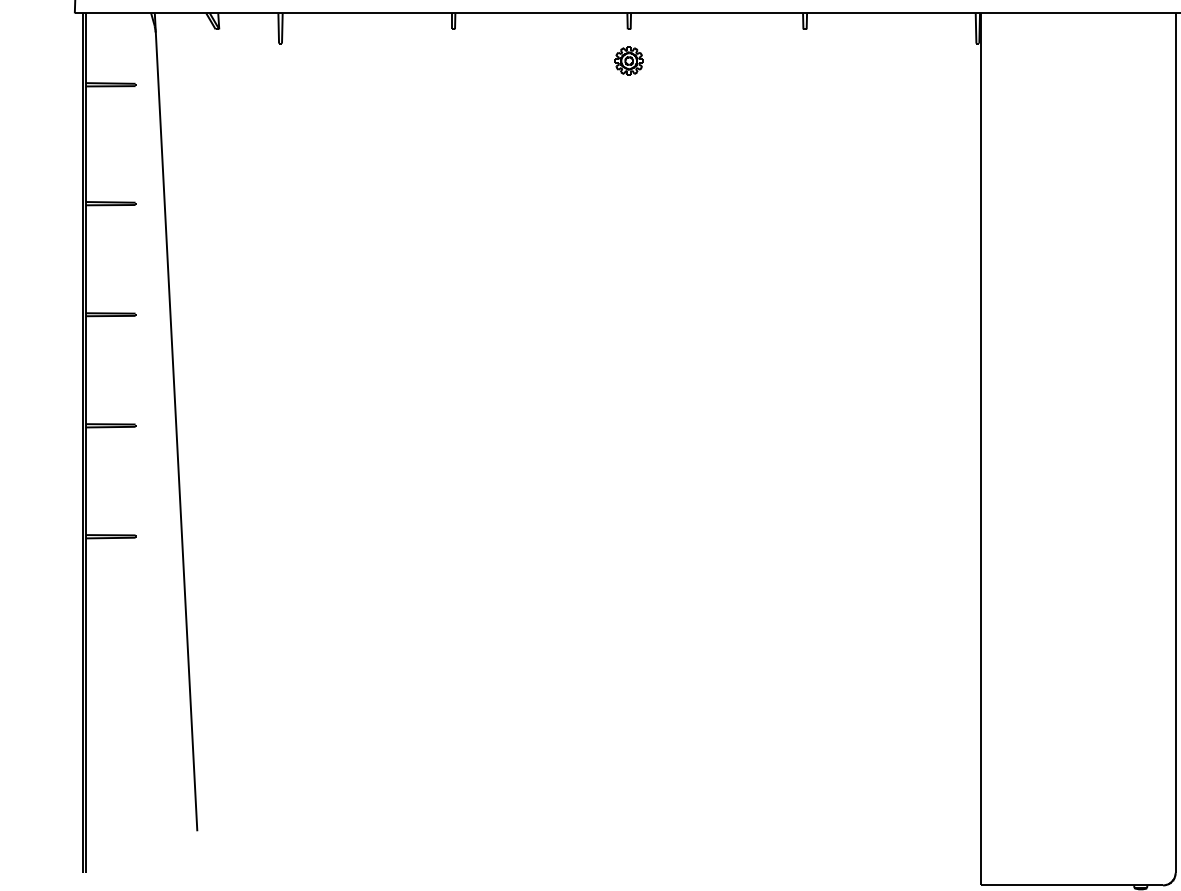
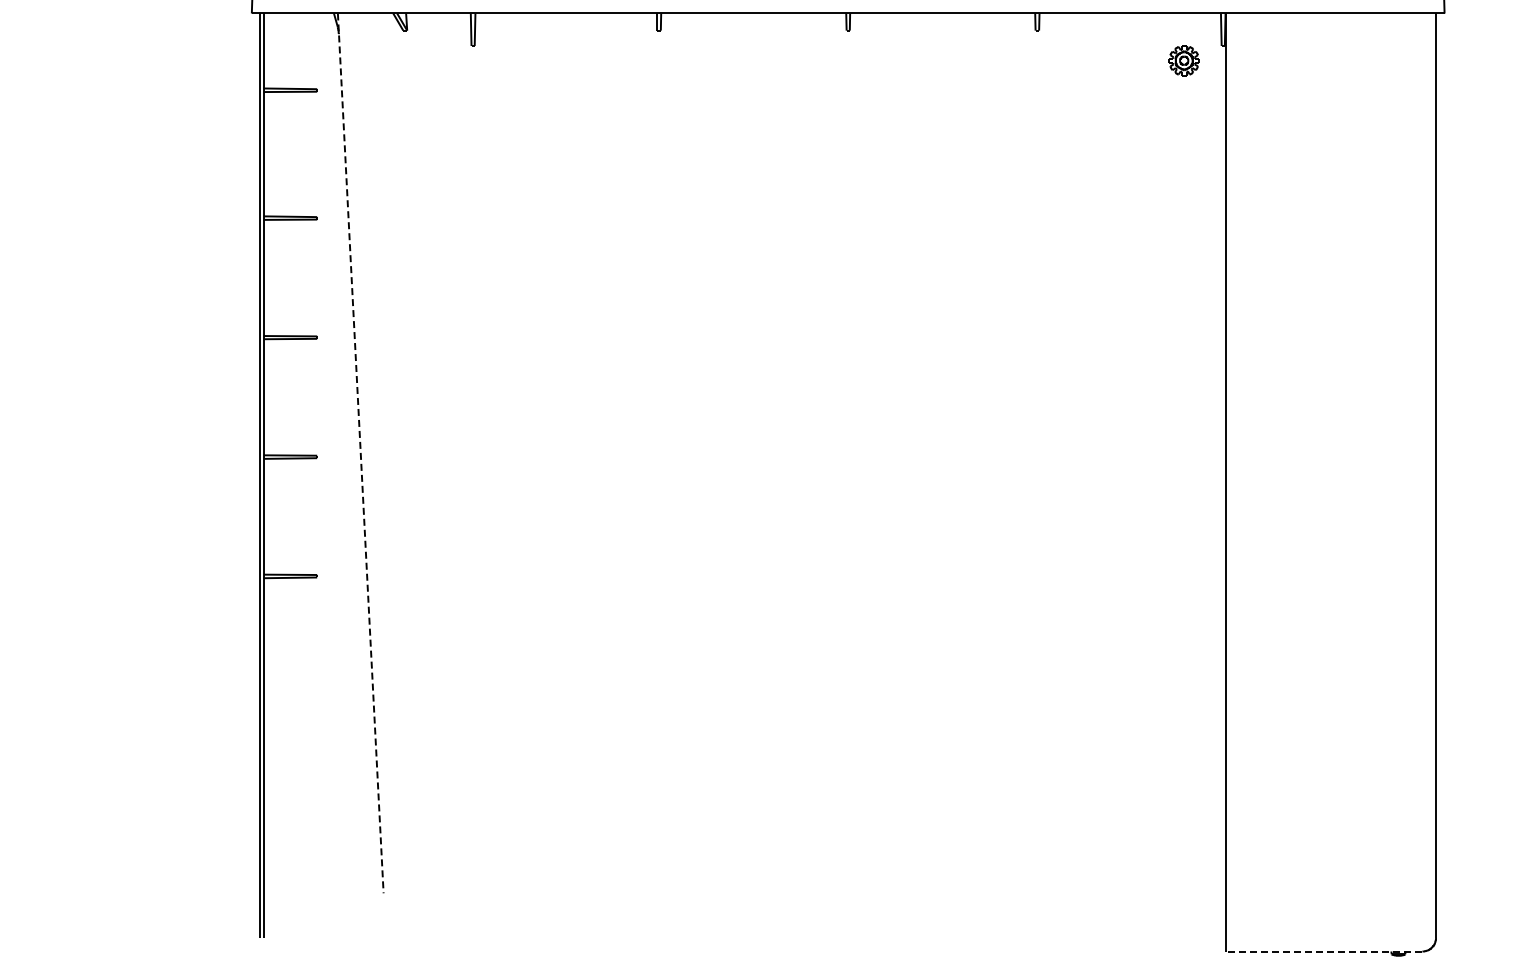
part: (628, 60) -> (1183, 60), moved
line: (175, 422) -> (360, 453), solid -> dashed
line: (1071, 885) -> (1323, 951), solid -> dashed

